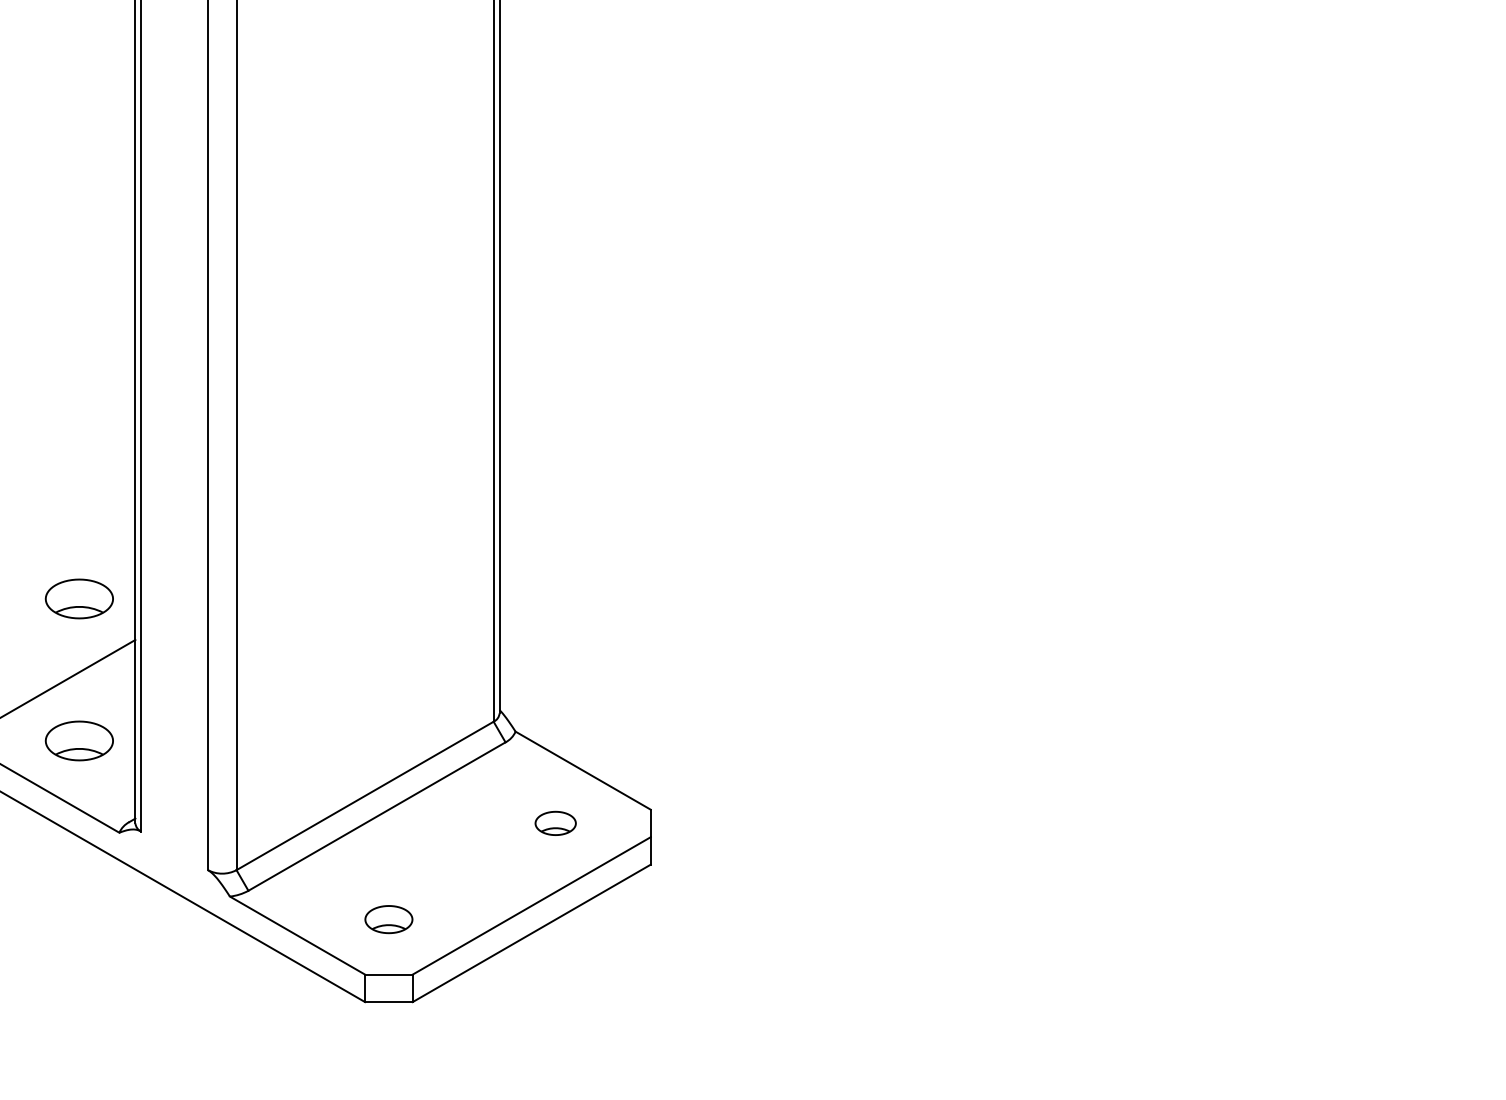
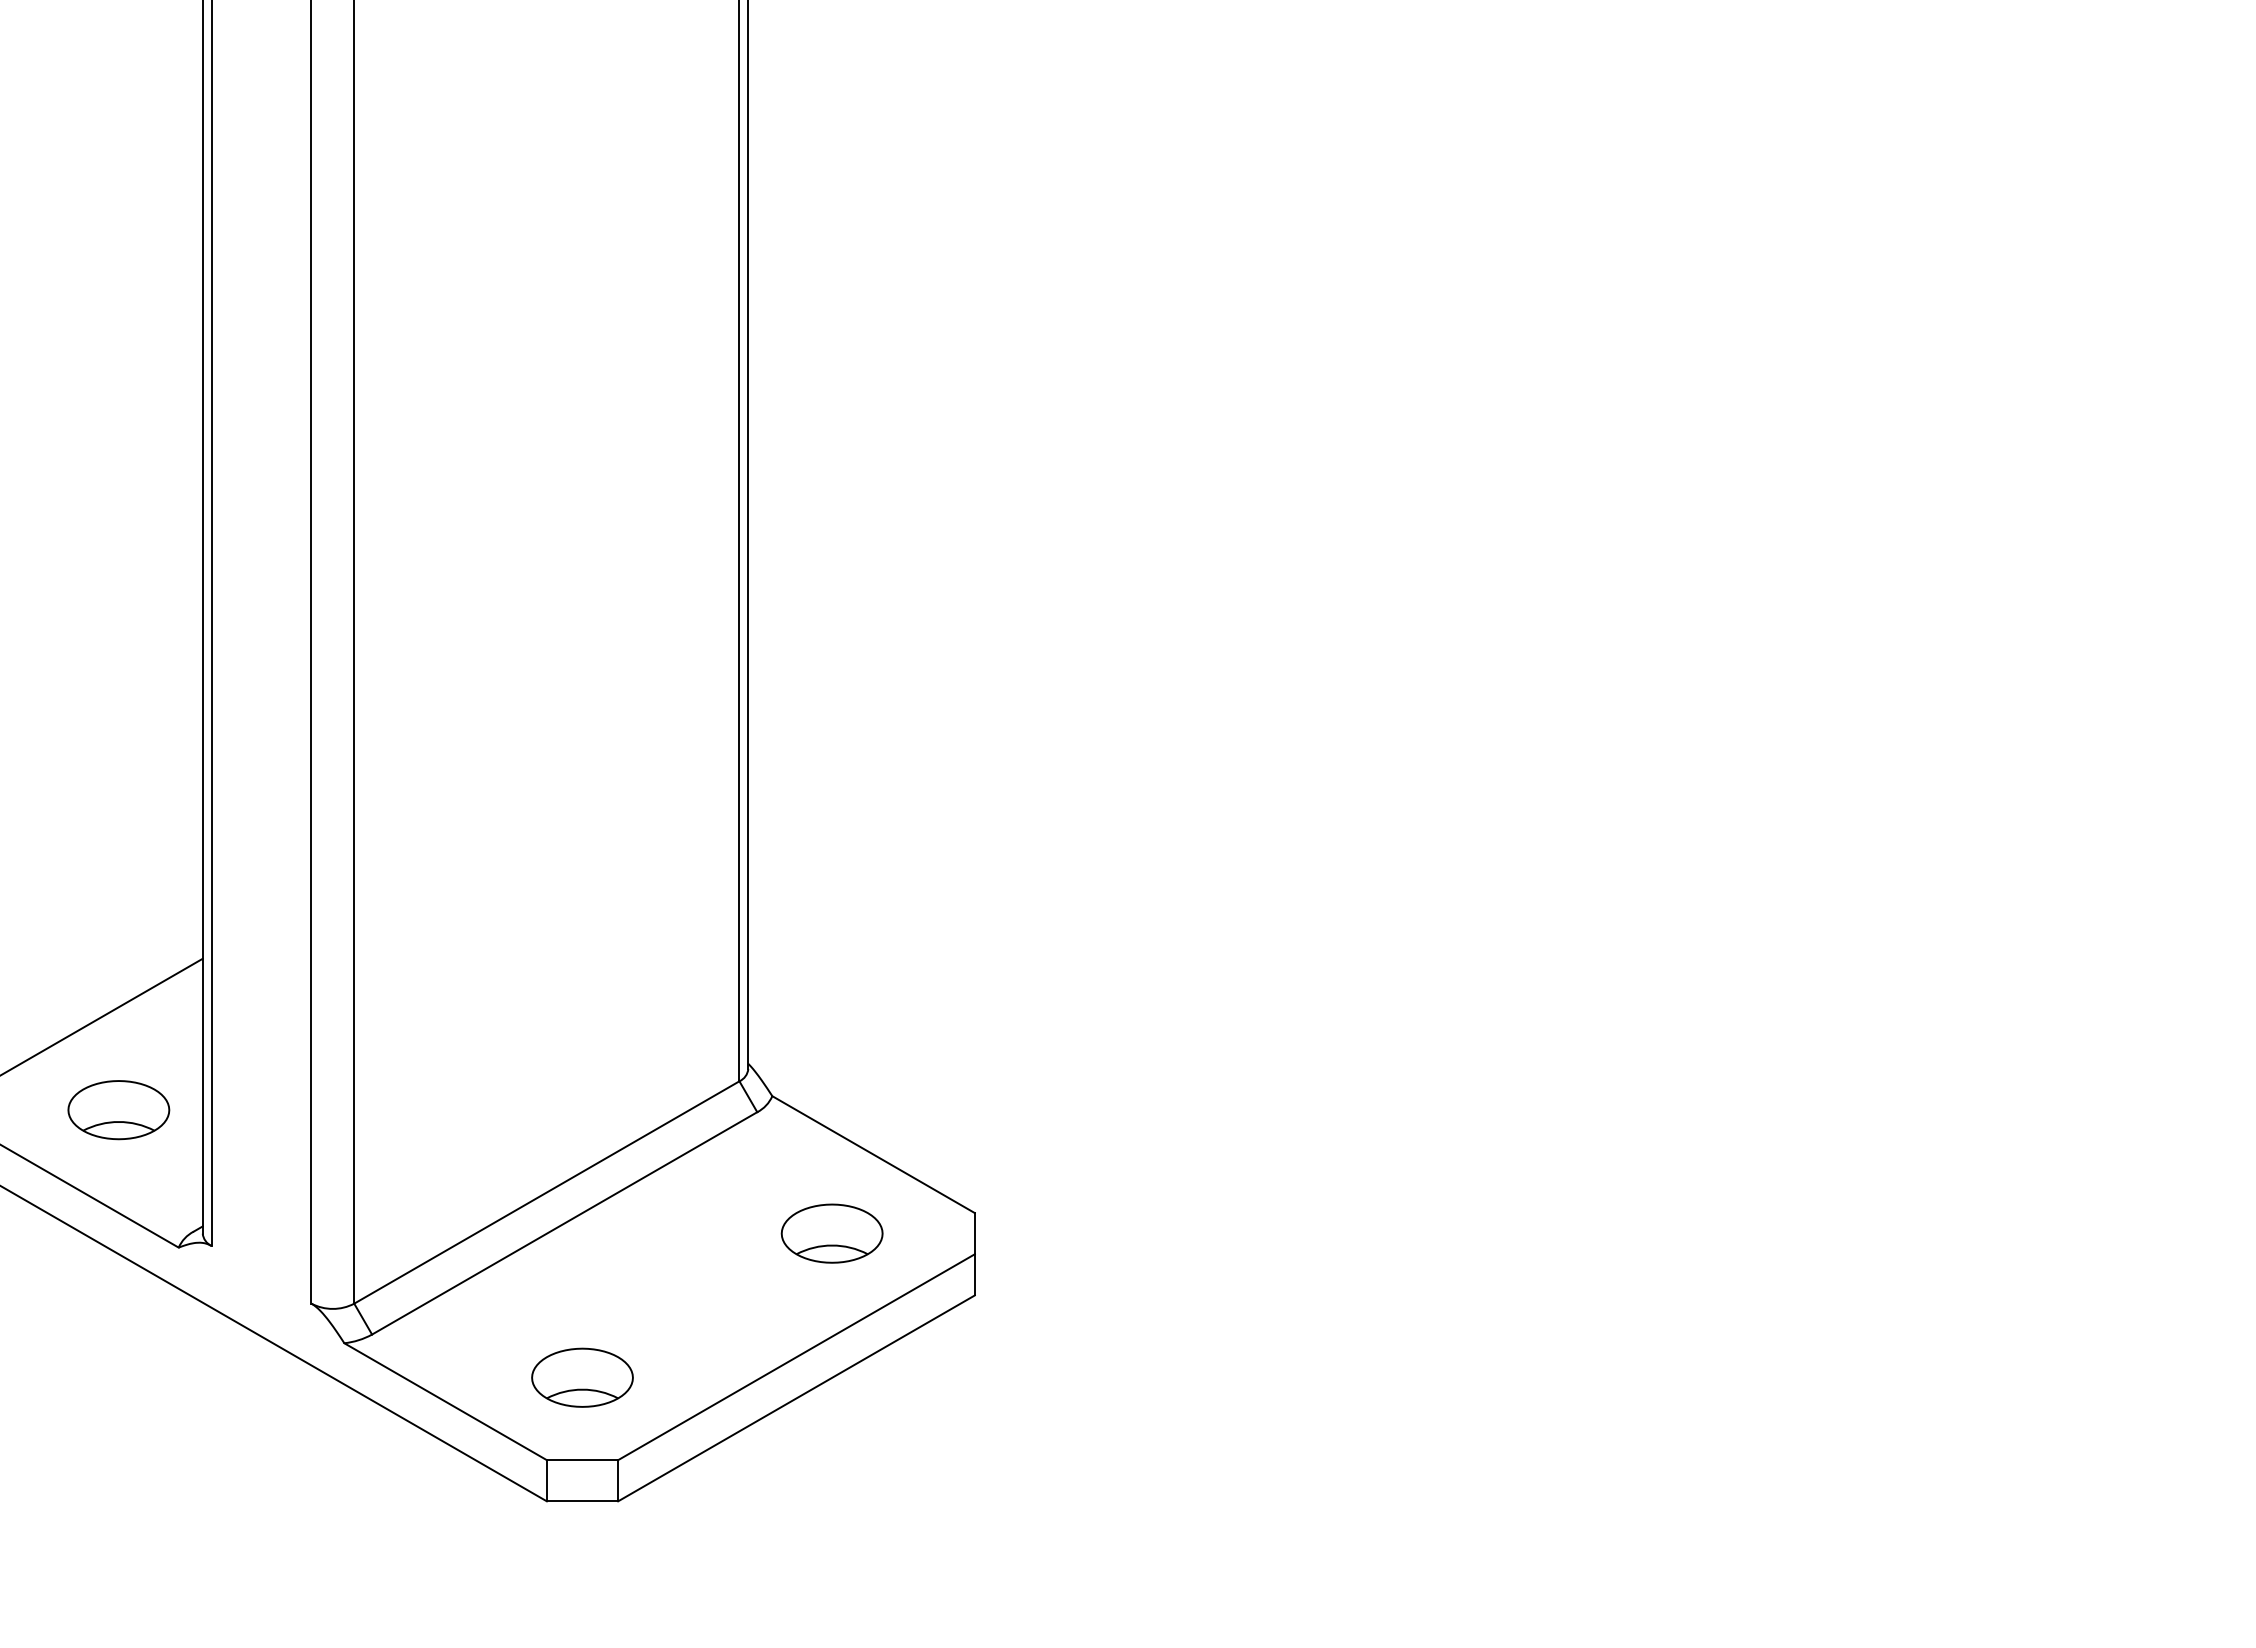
part: (78, 598) -> (117, 896), removed
part: (555, 823) -> (832, 1233), size x1.67
part: (388, 919) -> (581, 1377), size x1.43

